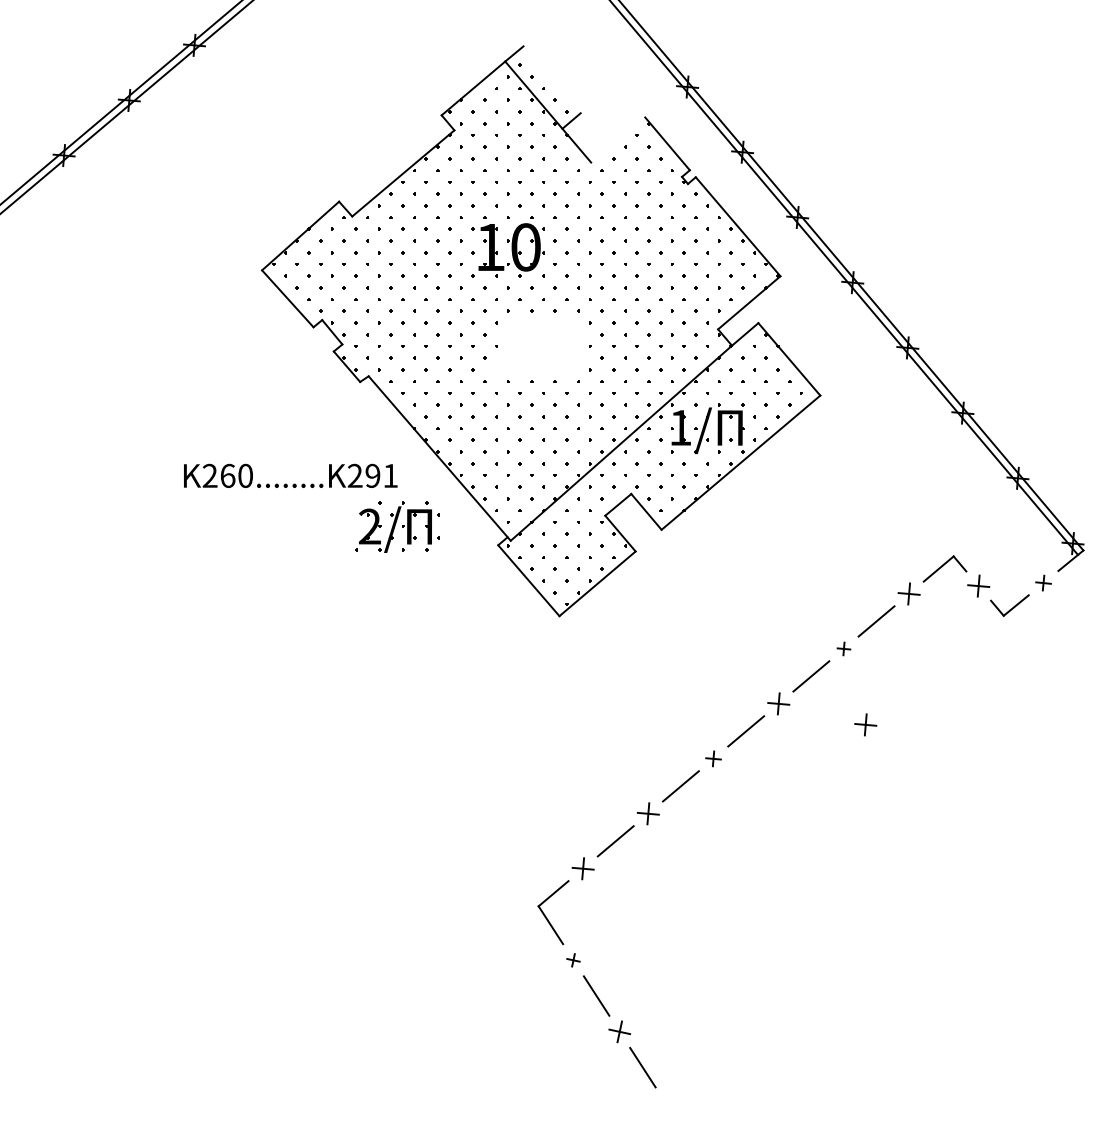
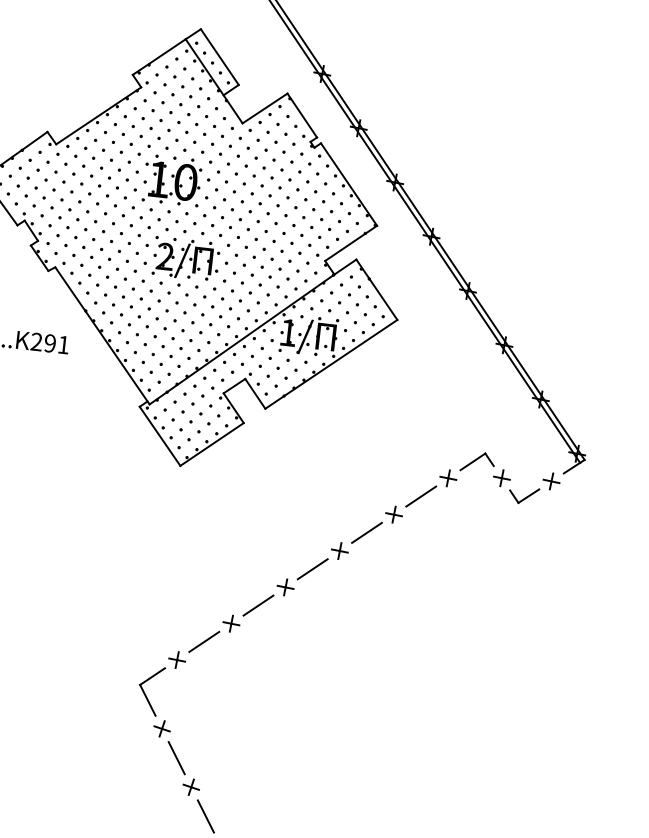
line: (551, 79) -> (219, 56), added
line: (618, 139) -> (265, 108), added
part: (397, 526) -> (186, 258), moved
part: (1043, 582) -> (551, 480), size x1.43
part: (843, 648) -> (393, 514), size x1.67
part: (865, 724) -> (404, 574), removed
part: (713, 758) -> (285, 587), size x1.43
part: (573, 960) -> (162, 729), size x1.67

